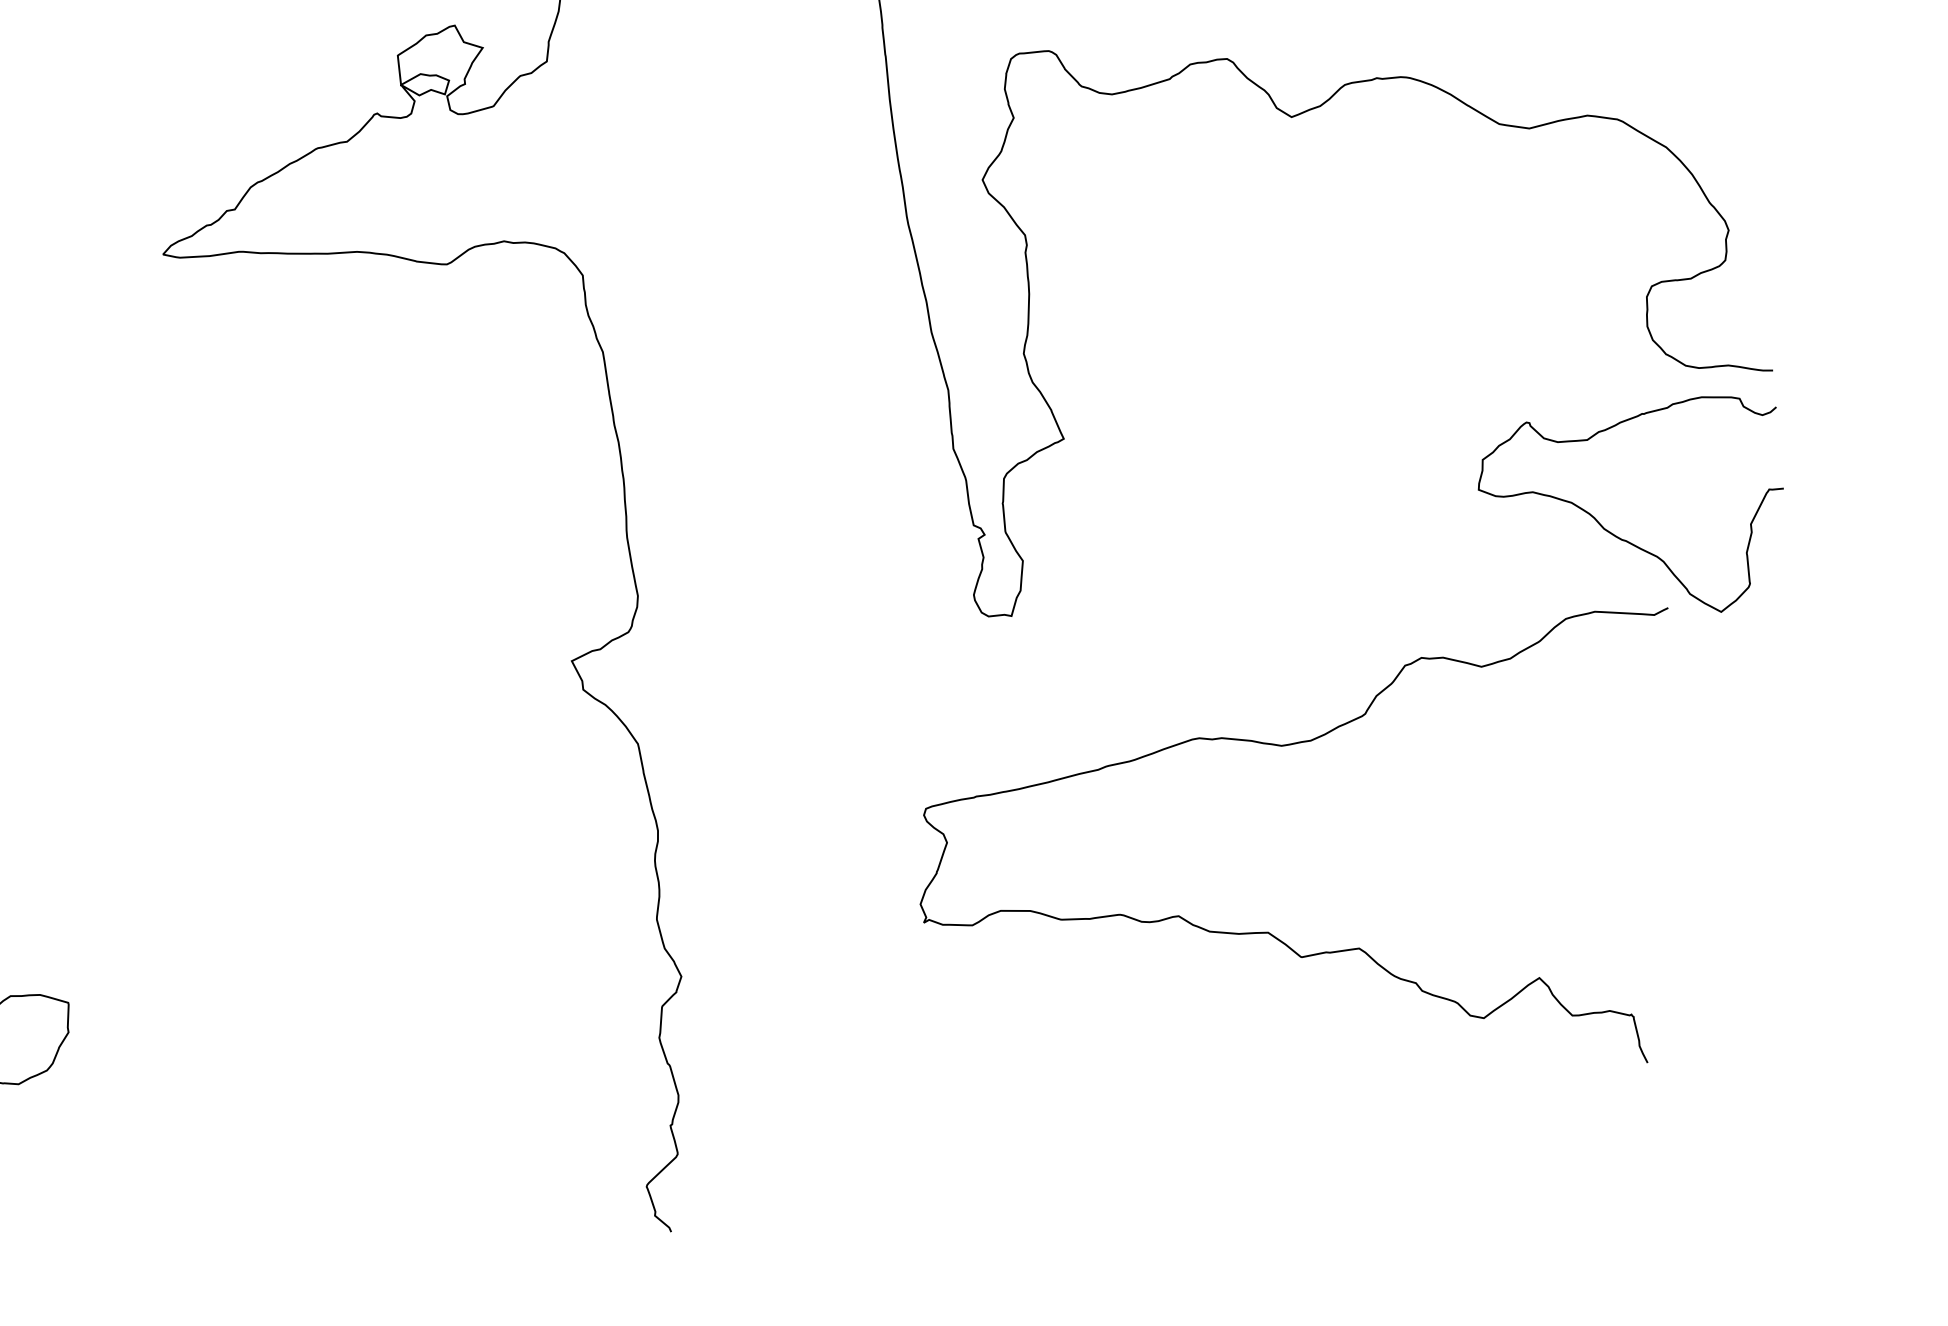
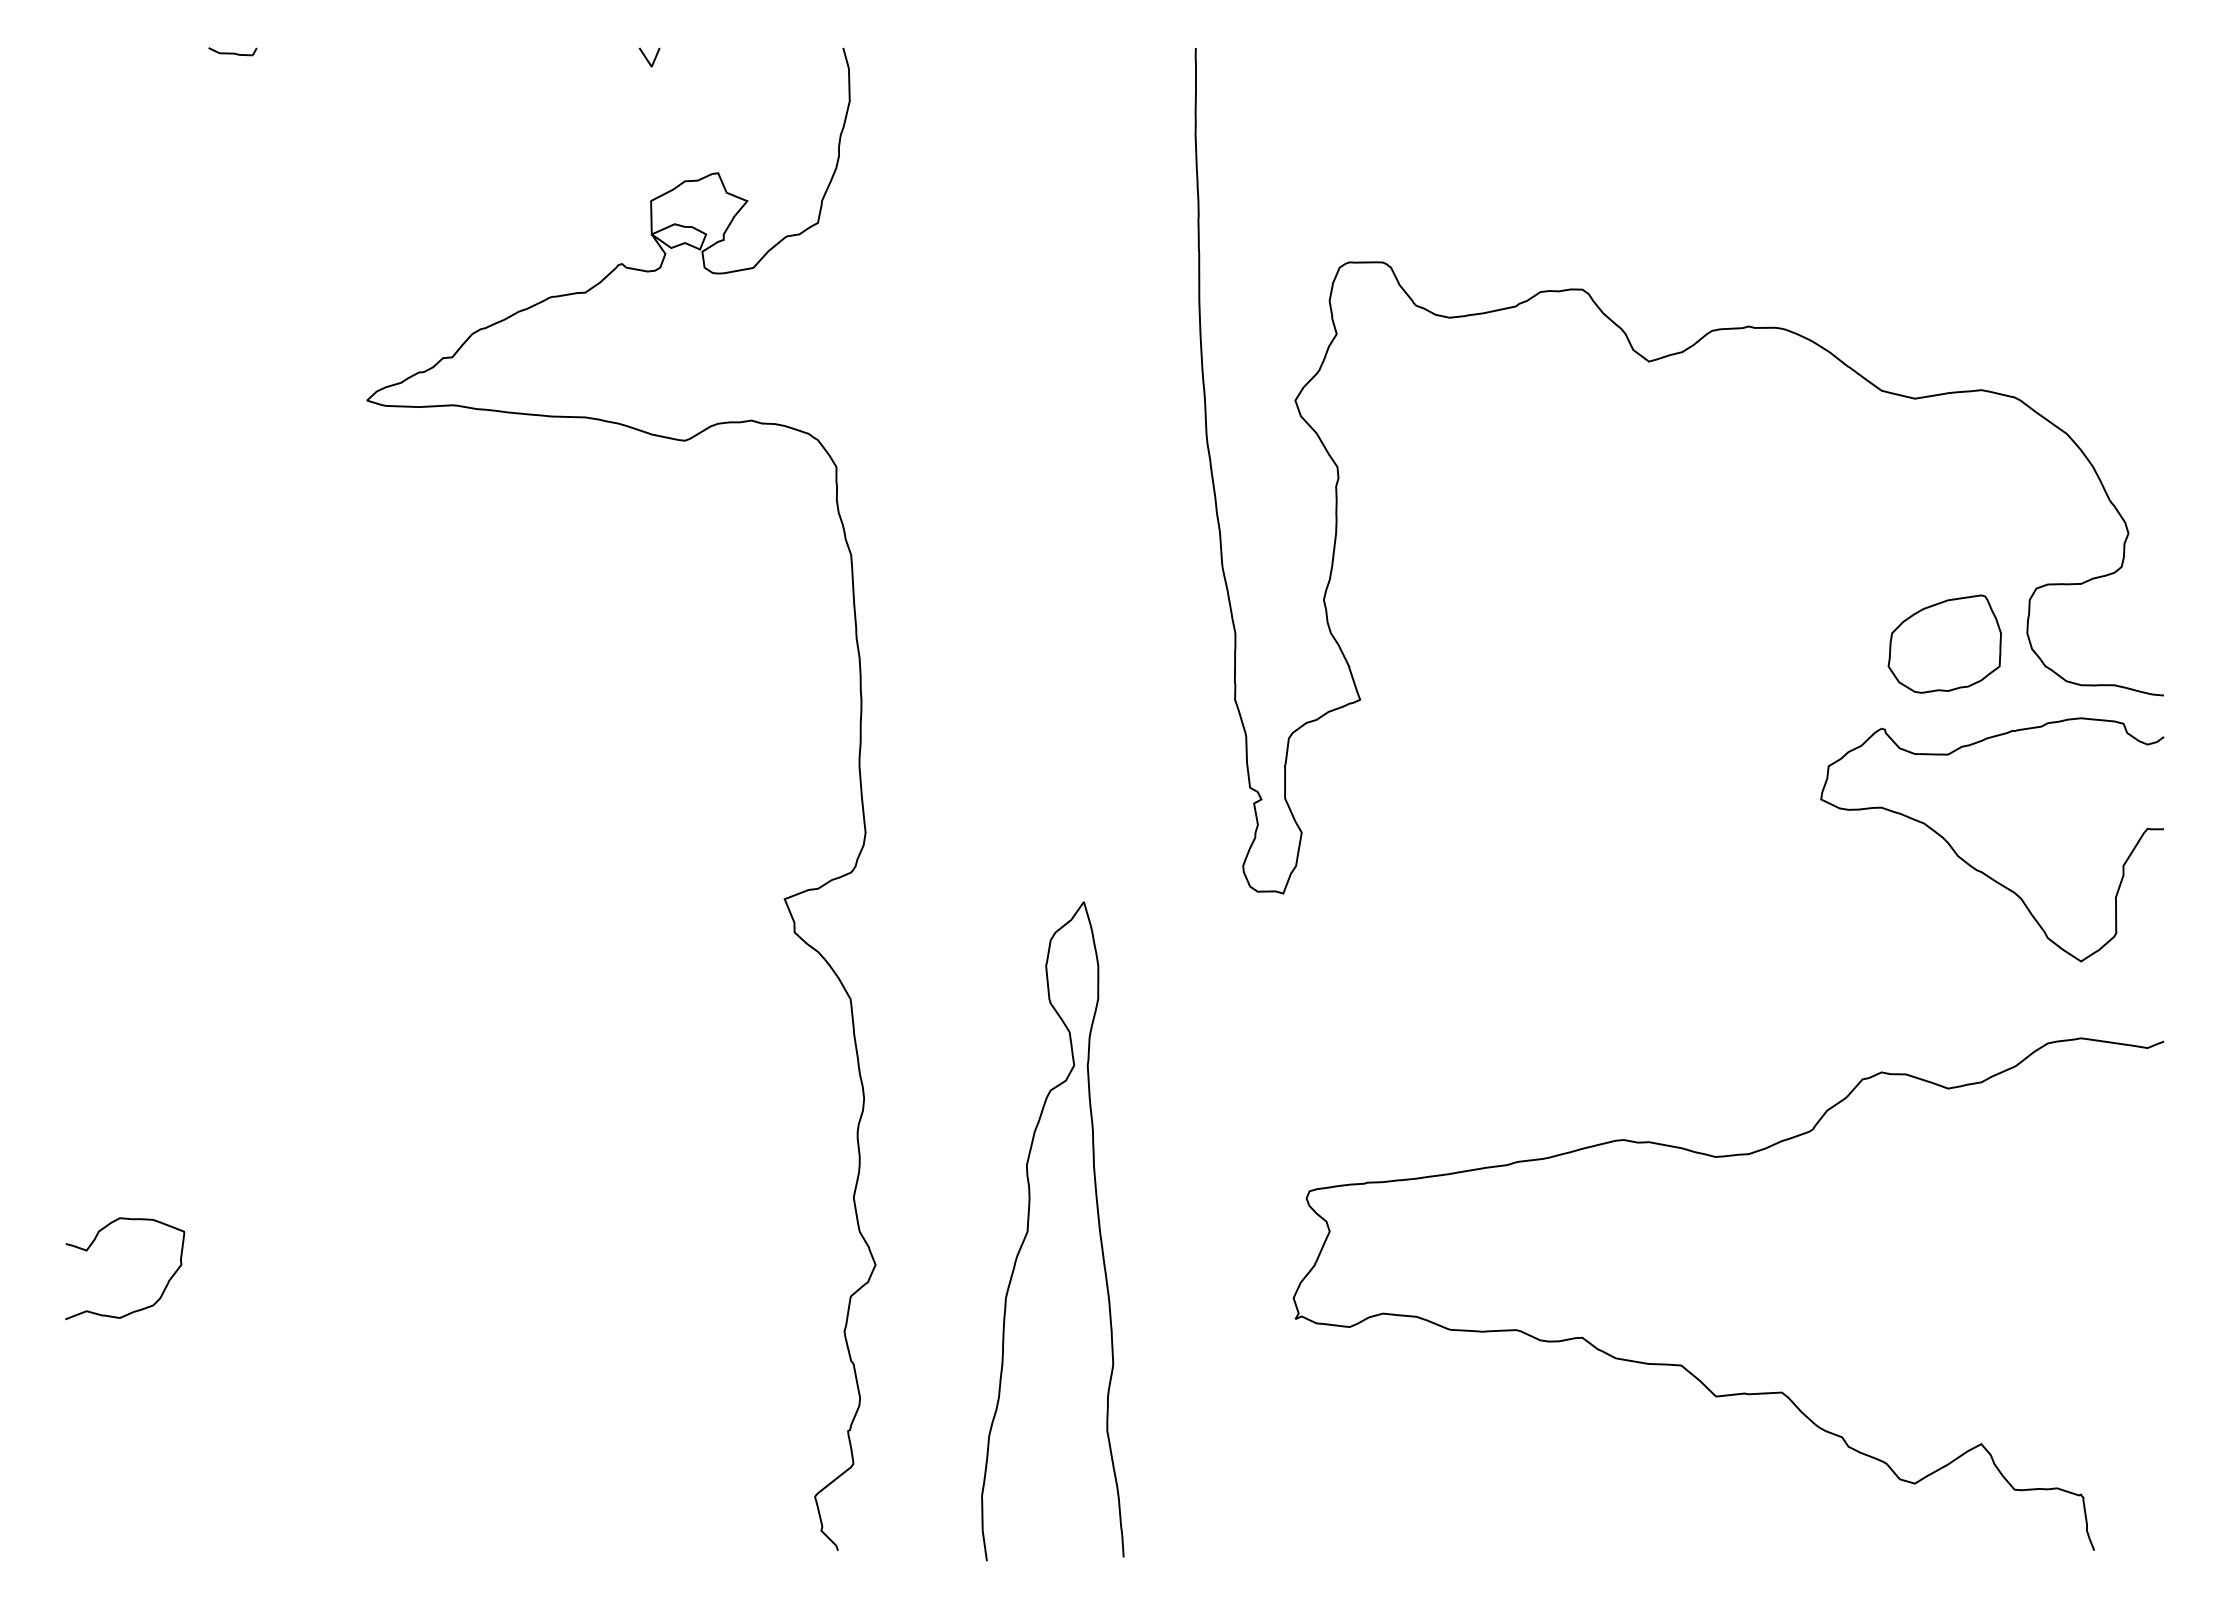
part: (1575, 342) -> (1944, 643), added
curve: (1268, 931) -> (1681, 1364), moved
curve: (813, 934) -> (1028, 1231), added

